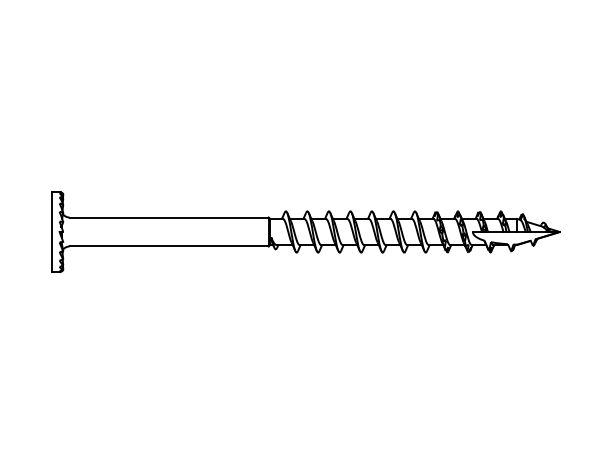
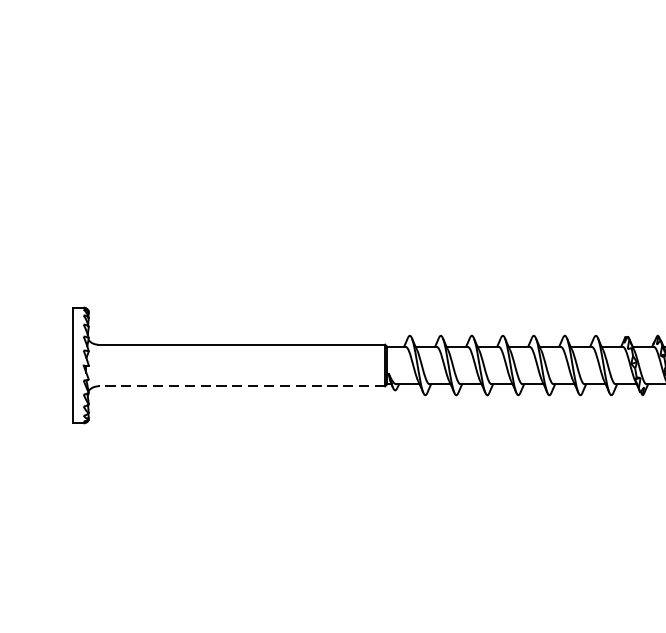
line: (169, 246) -> (242, 386), solid -> dashed

